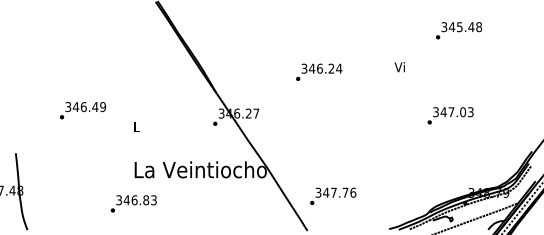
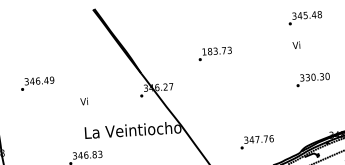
text: (459, 30) -> (305, 17), moved
text: (399, 67) -> (296, 45), moved
text: (321, 68) -> (216, 51), 346.24 -> 183.73
text: (83, 110) -> (37, 83), moved
text: (456, 112) -> (317, 77), 347.03 -> 330.30
text: (136, 126) -> (84, 101), L -> Vi
text: (333, 195) -> (257, 141), moved

